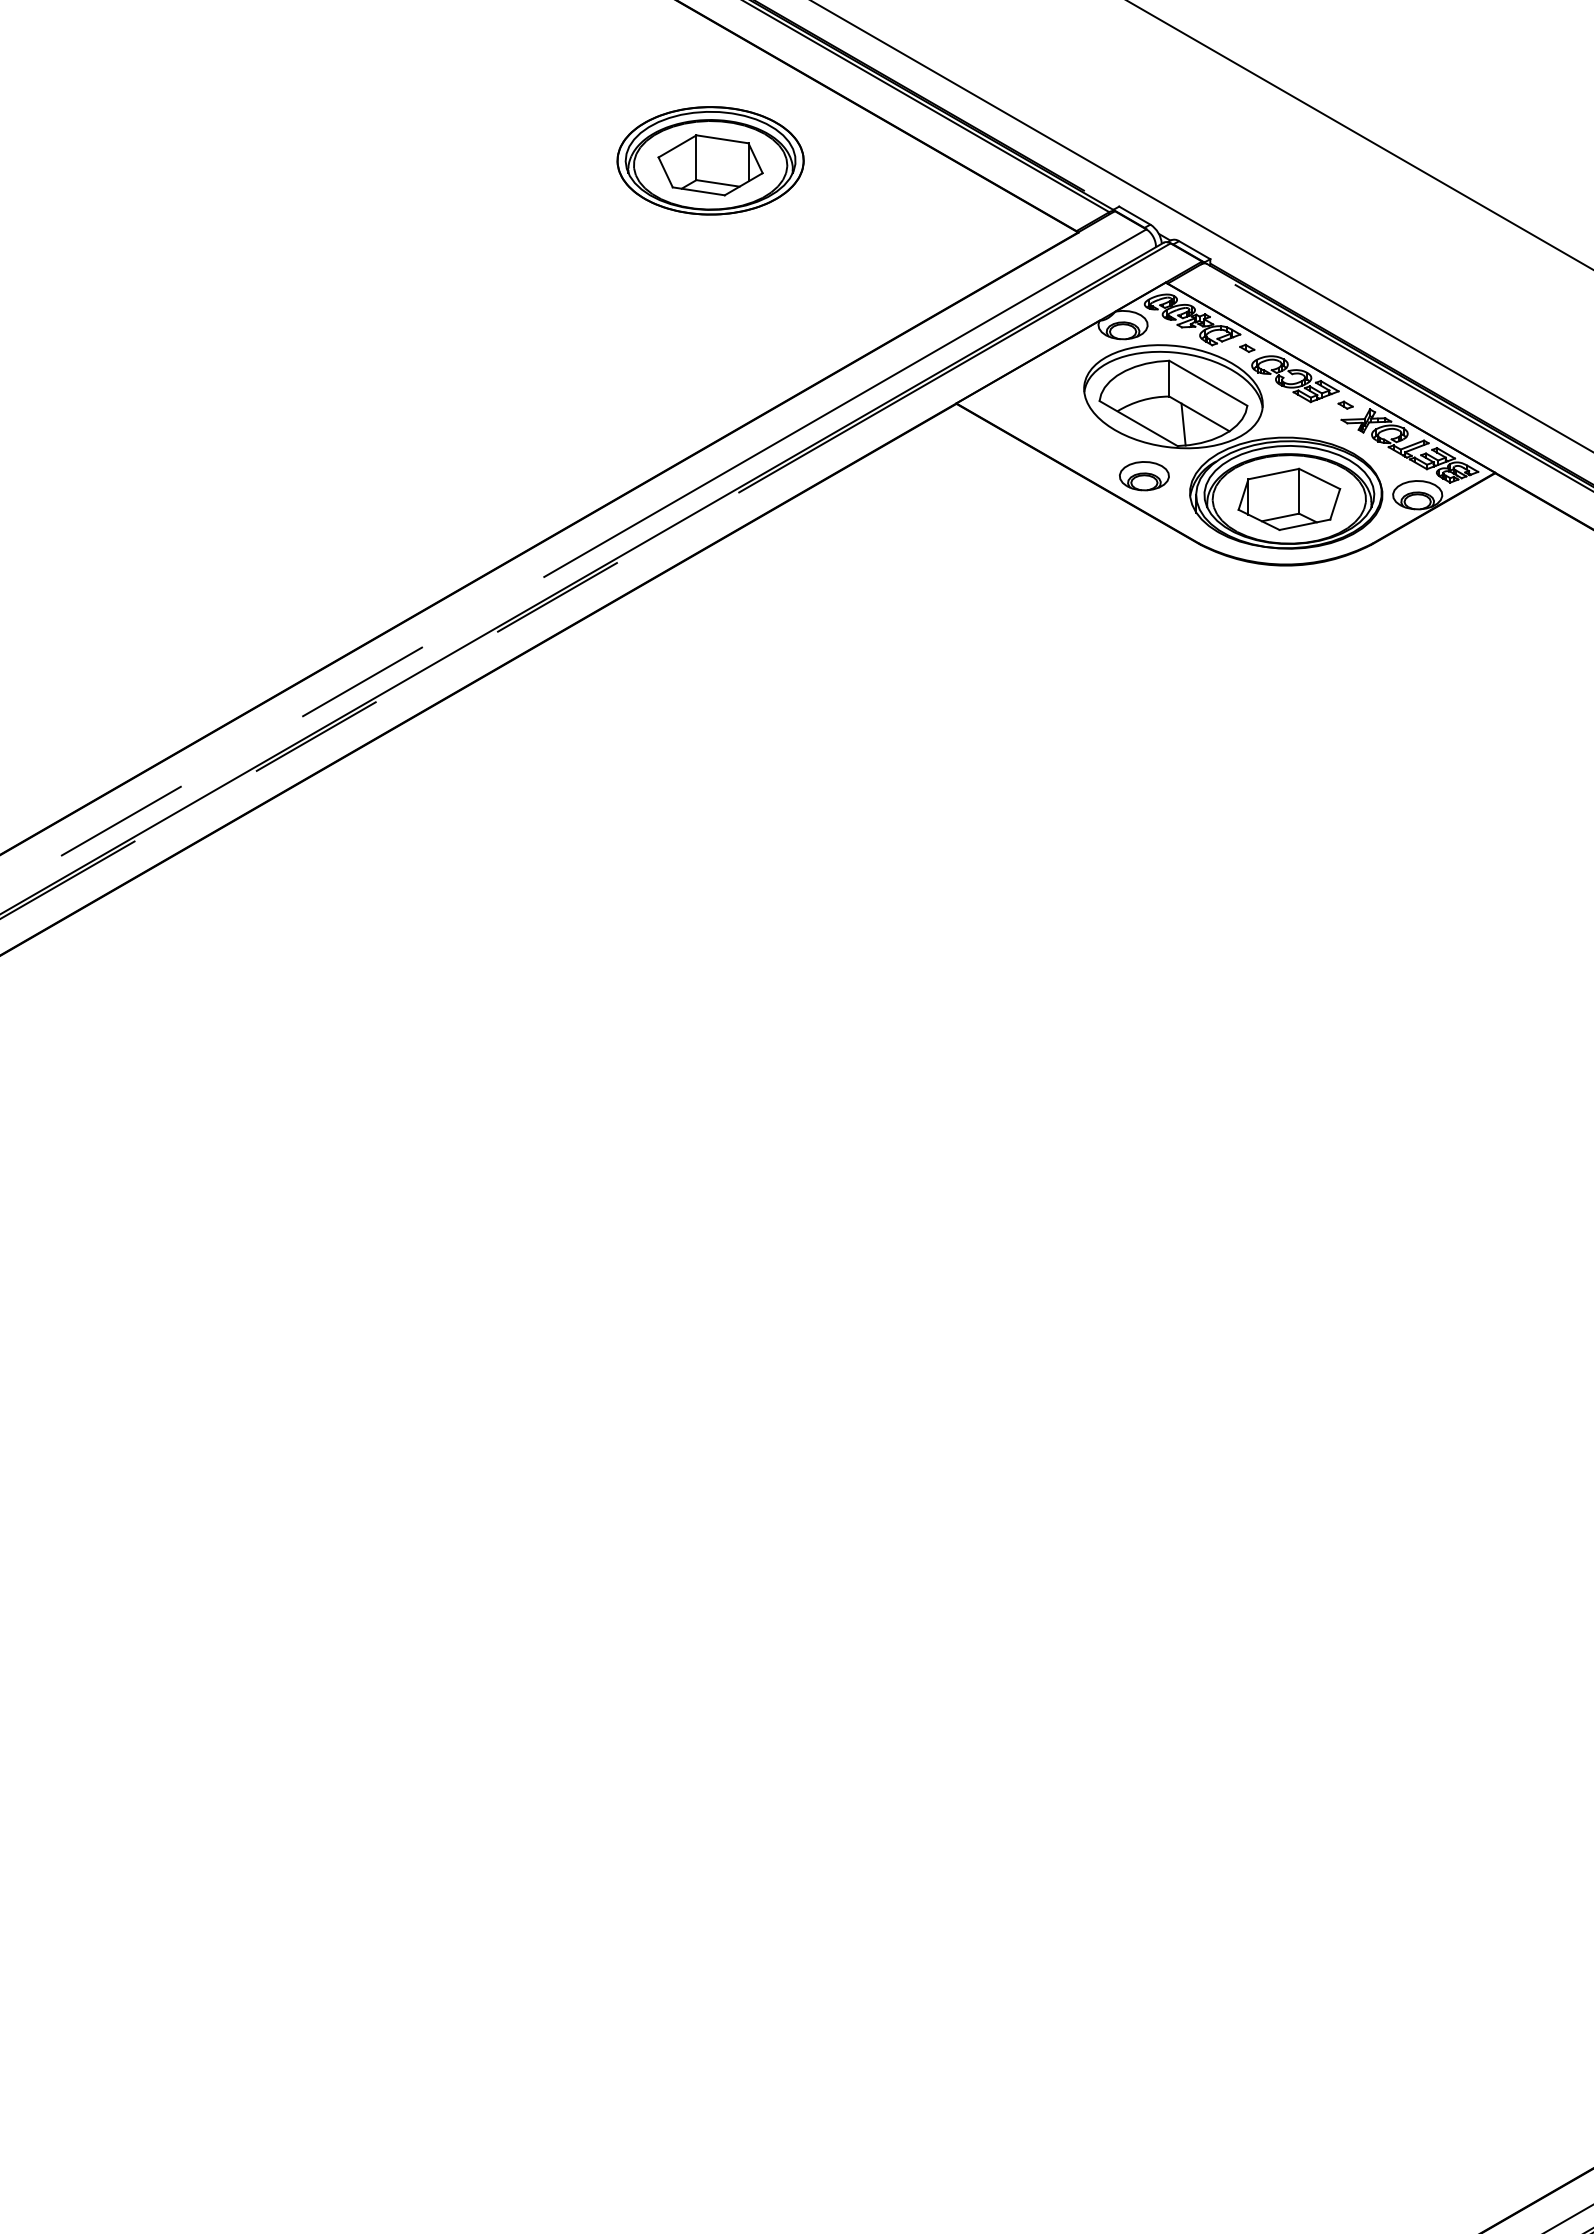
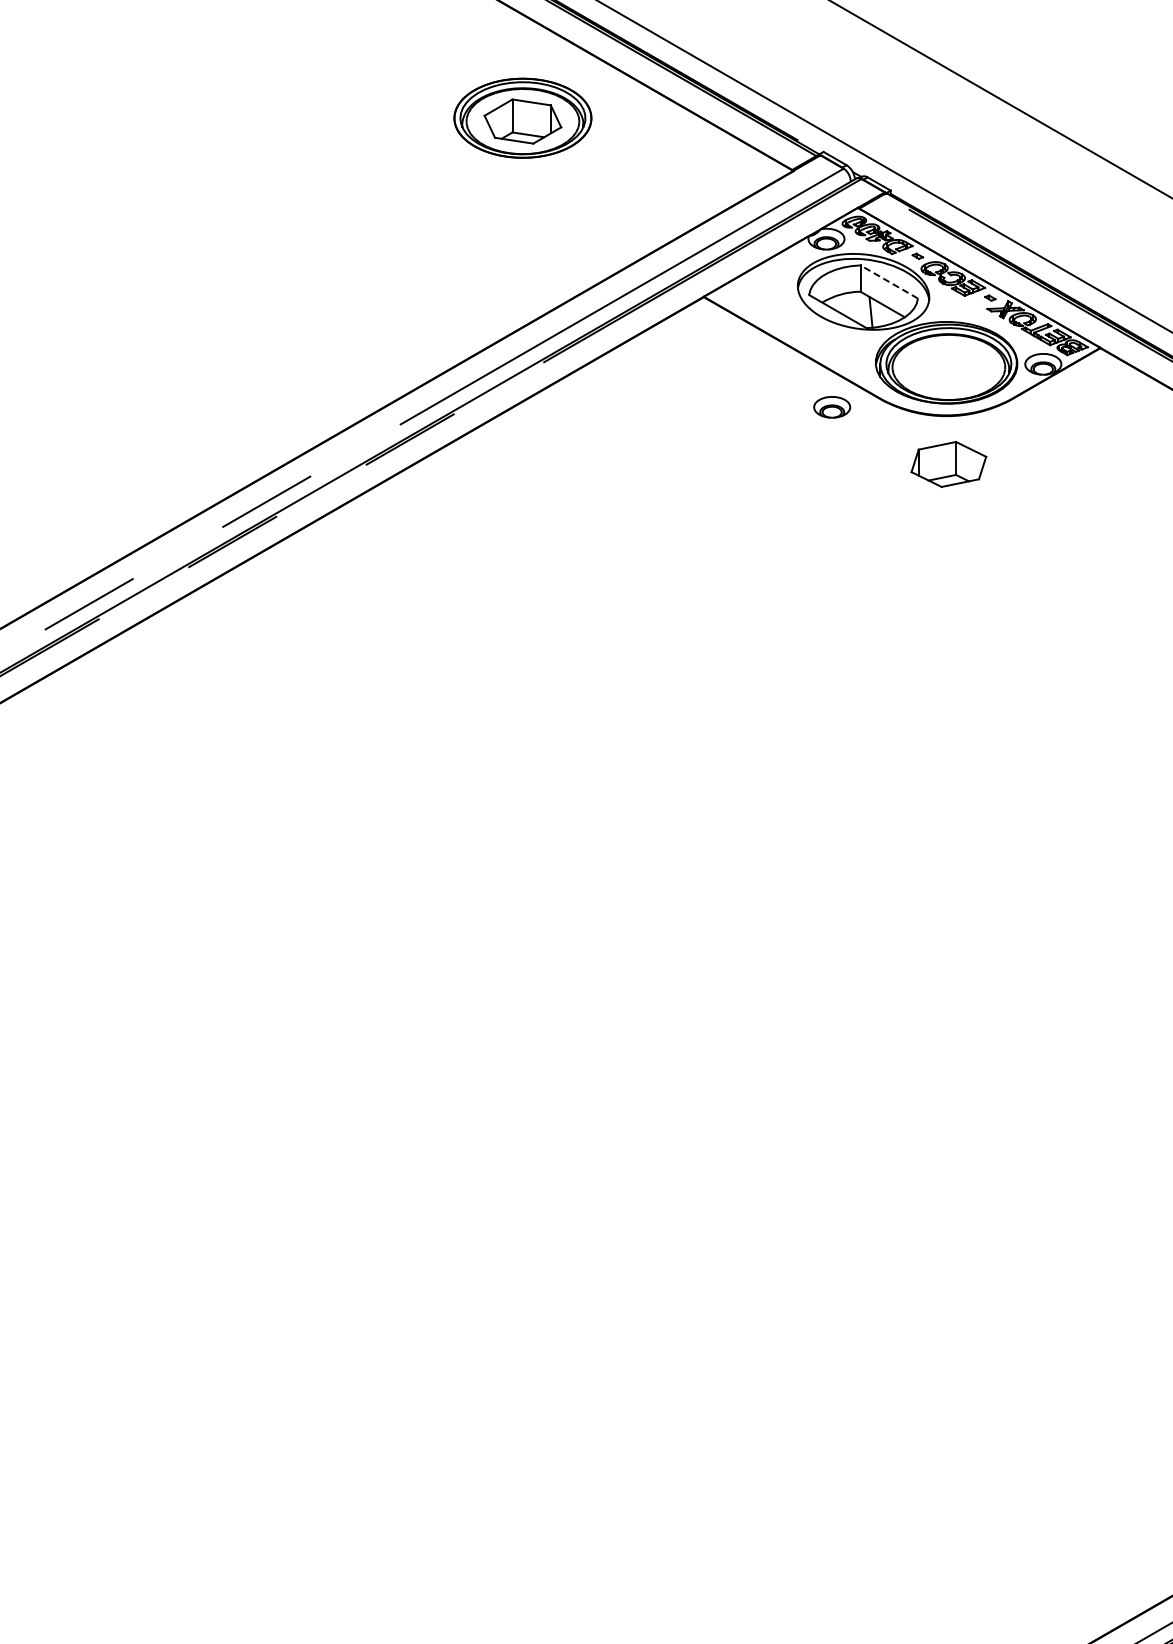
line: (1207, 382) -> (888, 281), solid -> dashed
part: (1144, 476) -> (832, 407), moved
part: (1288, 499) -> (948, 464), moved

